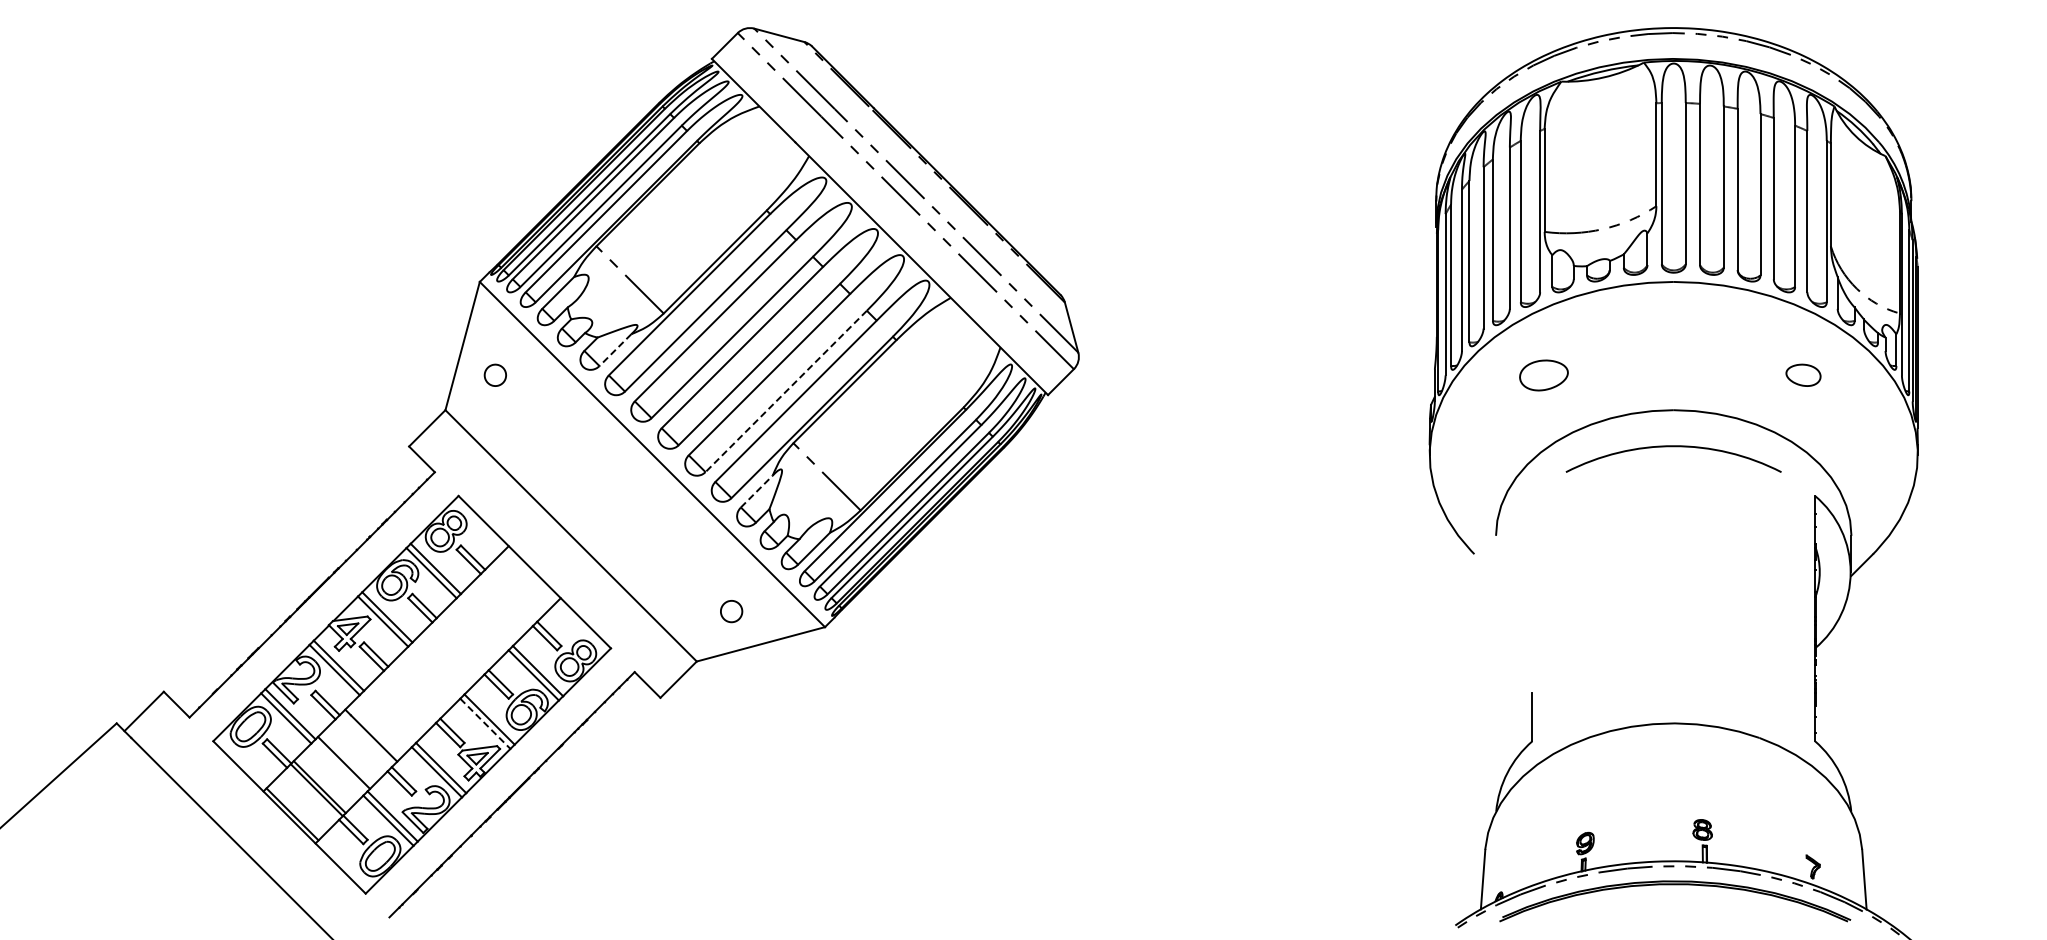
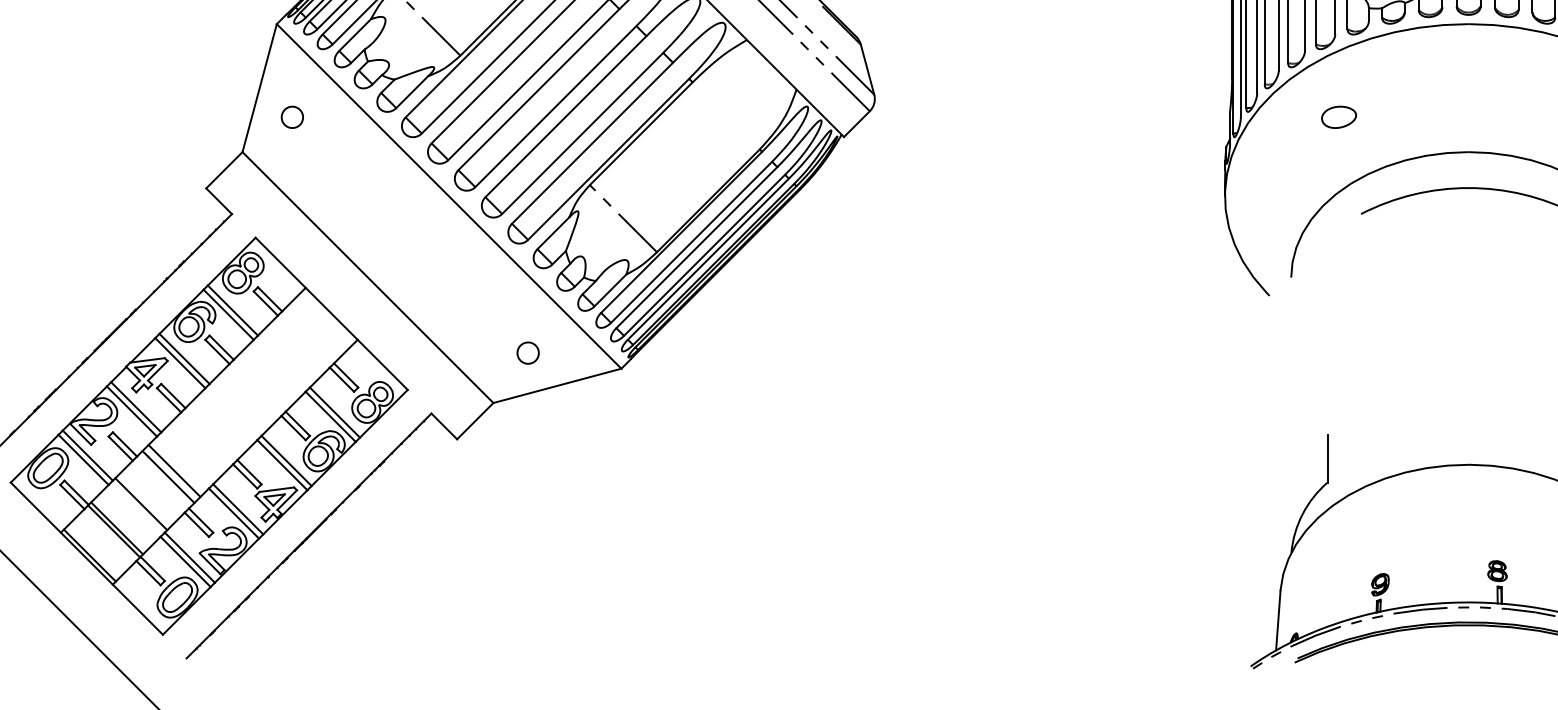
line: (615, 350) -> (412, 92), dashed -> solid
part: (1543, 374) -> (1338, 116), size x0.71
line: (785, 391) -> (581, 133), dashed -> solid
line: (756, 491) -> (553, 233), dashed -> solid
line: (485, 724) -> (282, 465), dashed -> solid
line: (377, 729) -> (174, 470), added

